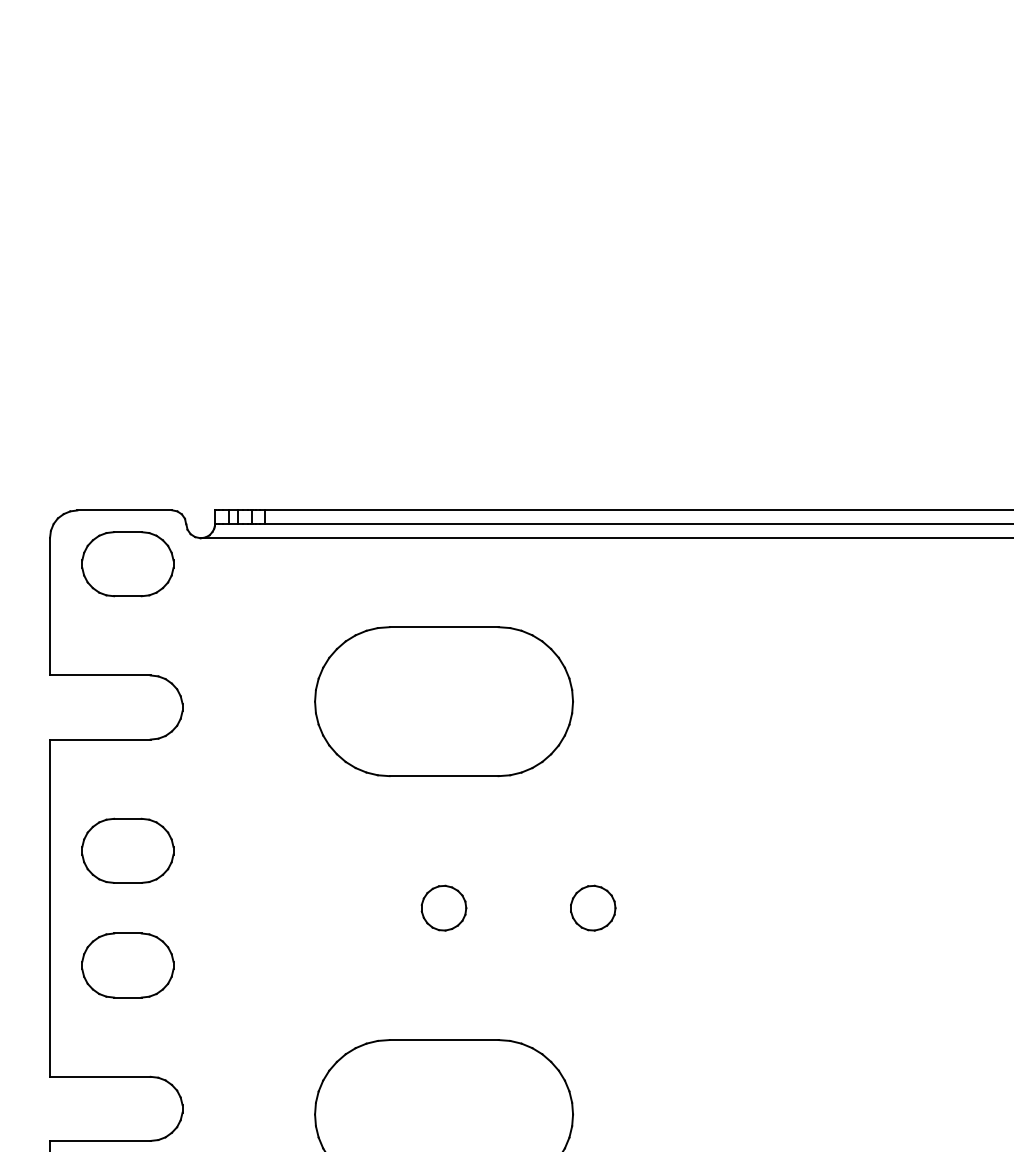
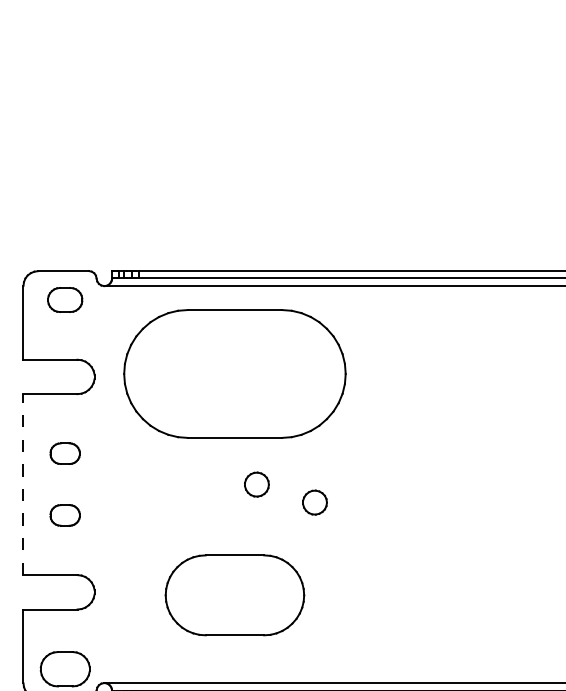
part: (126, 563) -> (64, 299), size x0.7
part: (443, 701) -> (234, 373), size x1.6
part: (126, 850) -> (64, 453), size x0.6
line: (49, 907) -> (23, 484), solid -> dashed
part: (443, 907) -> (256, 484), moved
part: (592, 907) -> (314, 502), moved
part: (126, 965) -> (64, 515), size x0.6

